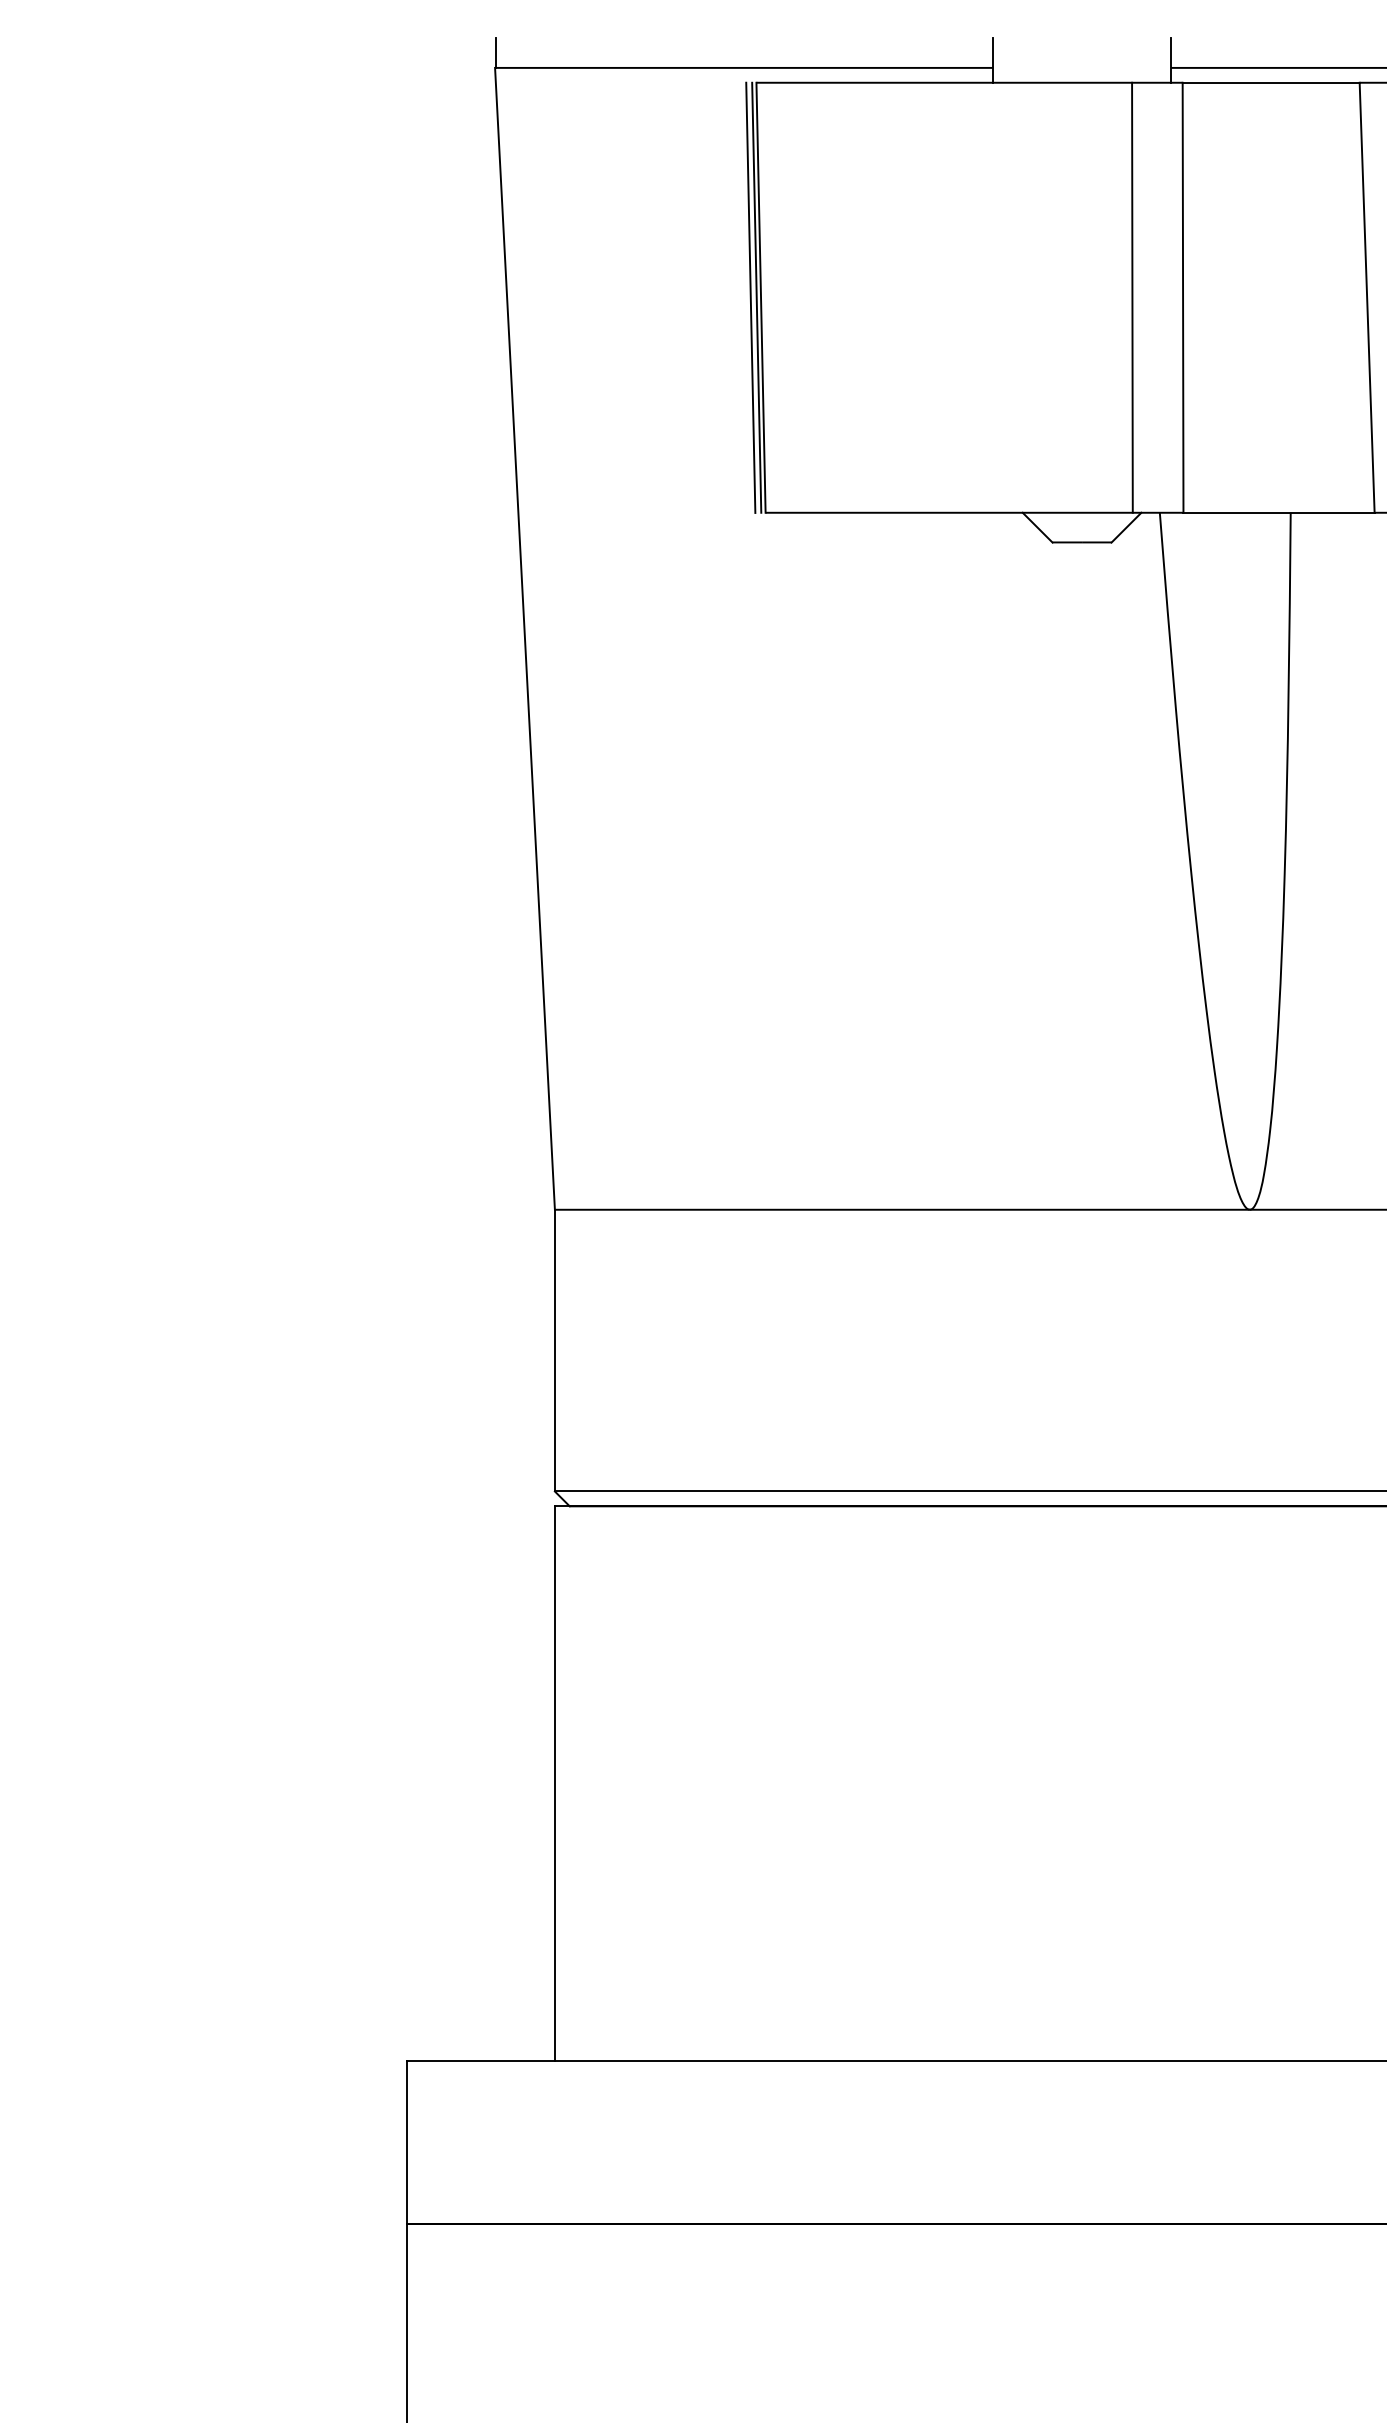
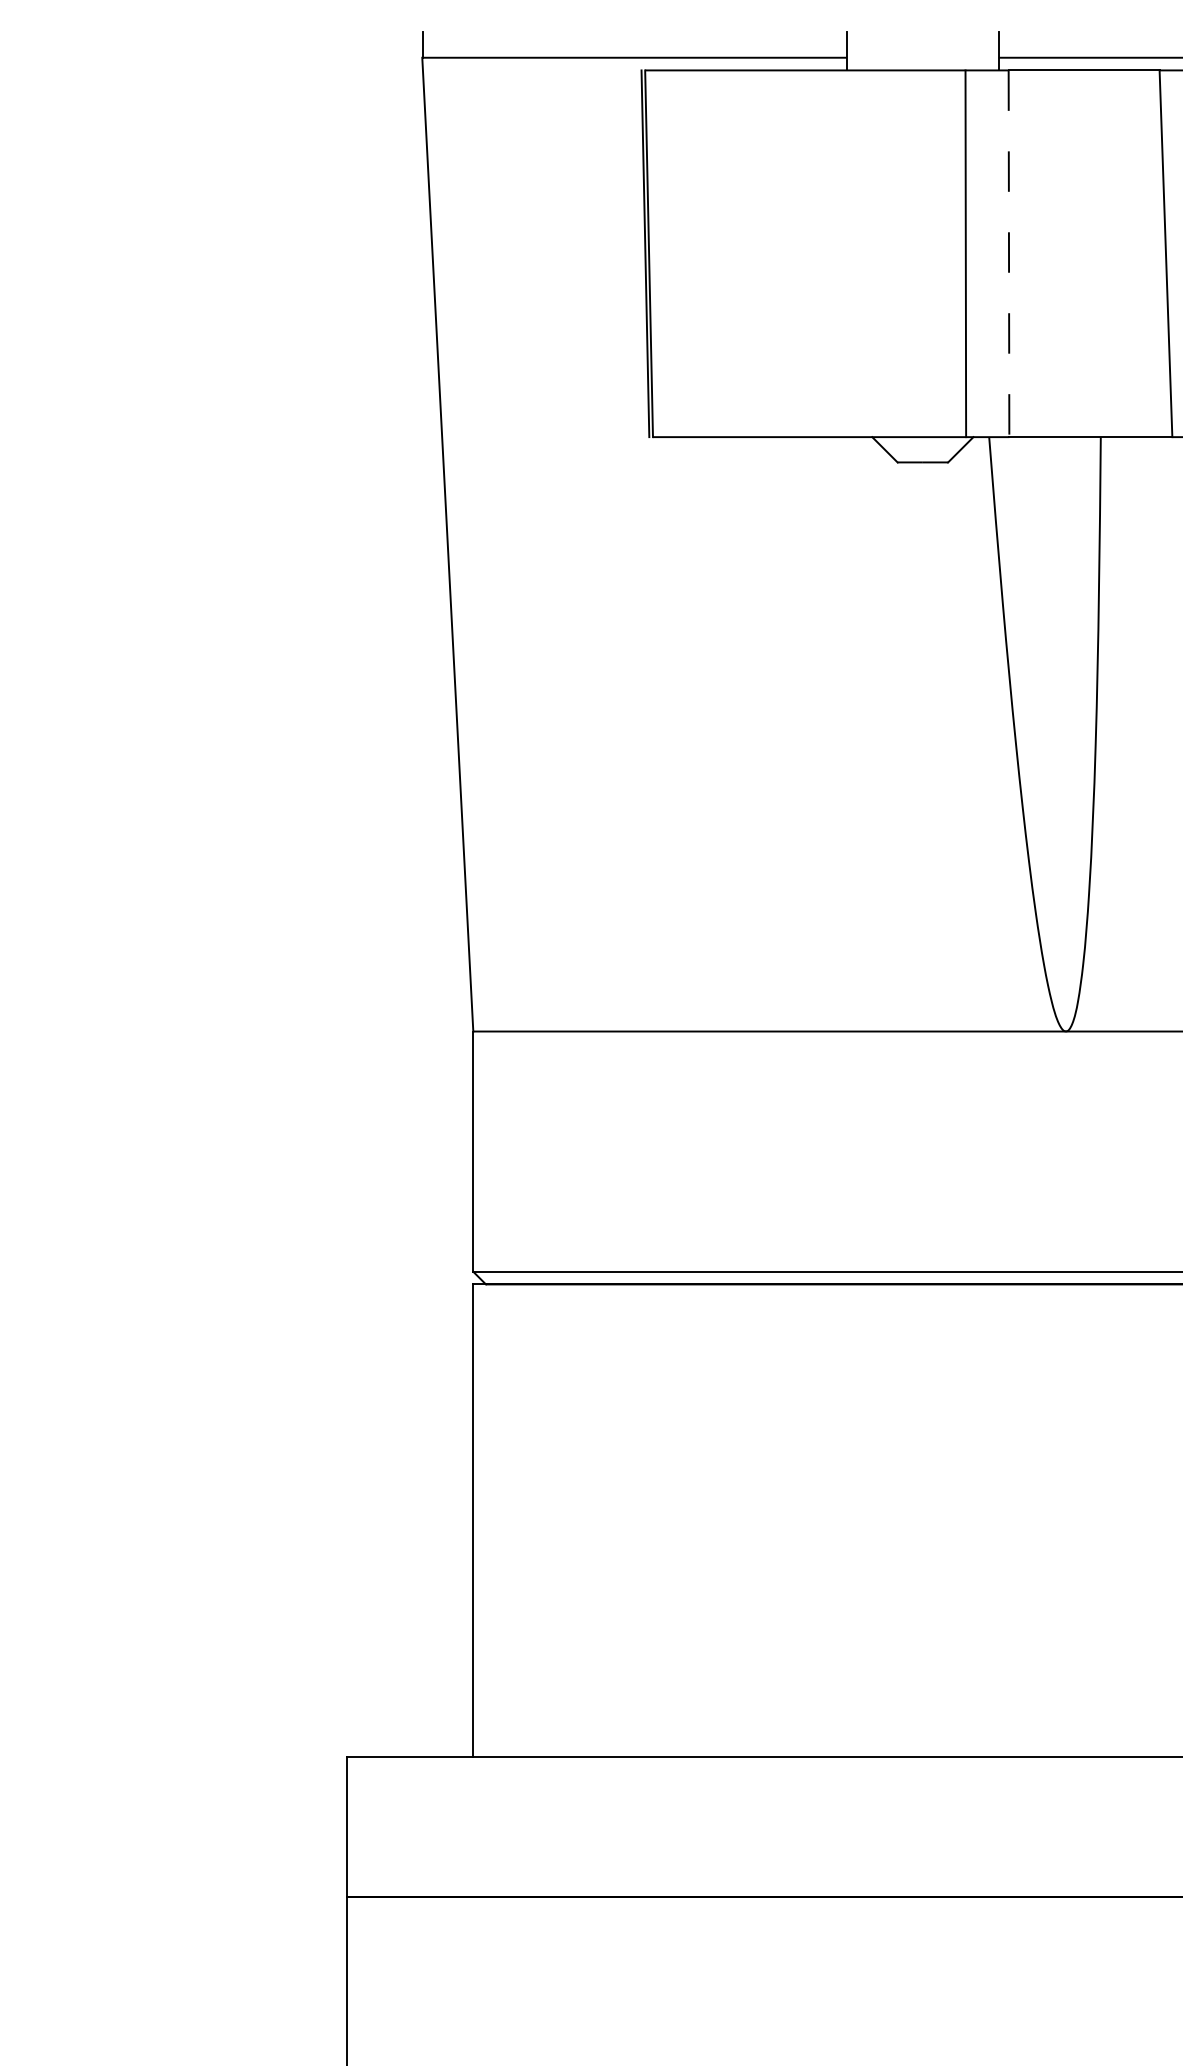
line: (750, 297) -> (640, 253), removed
line: (1183, 298) -> (1009, 254), solid -> dashed

